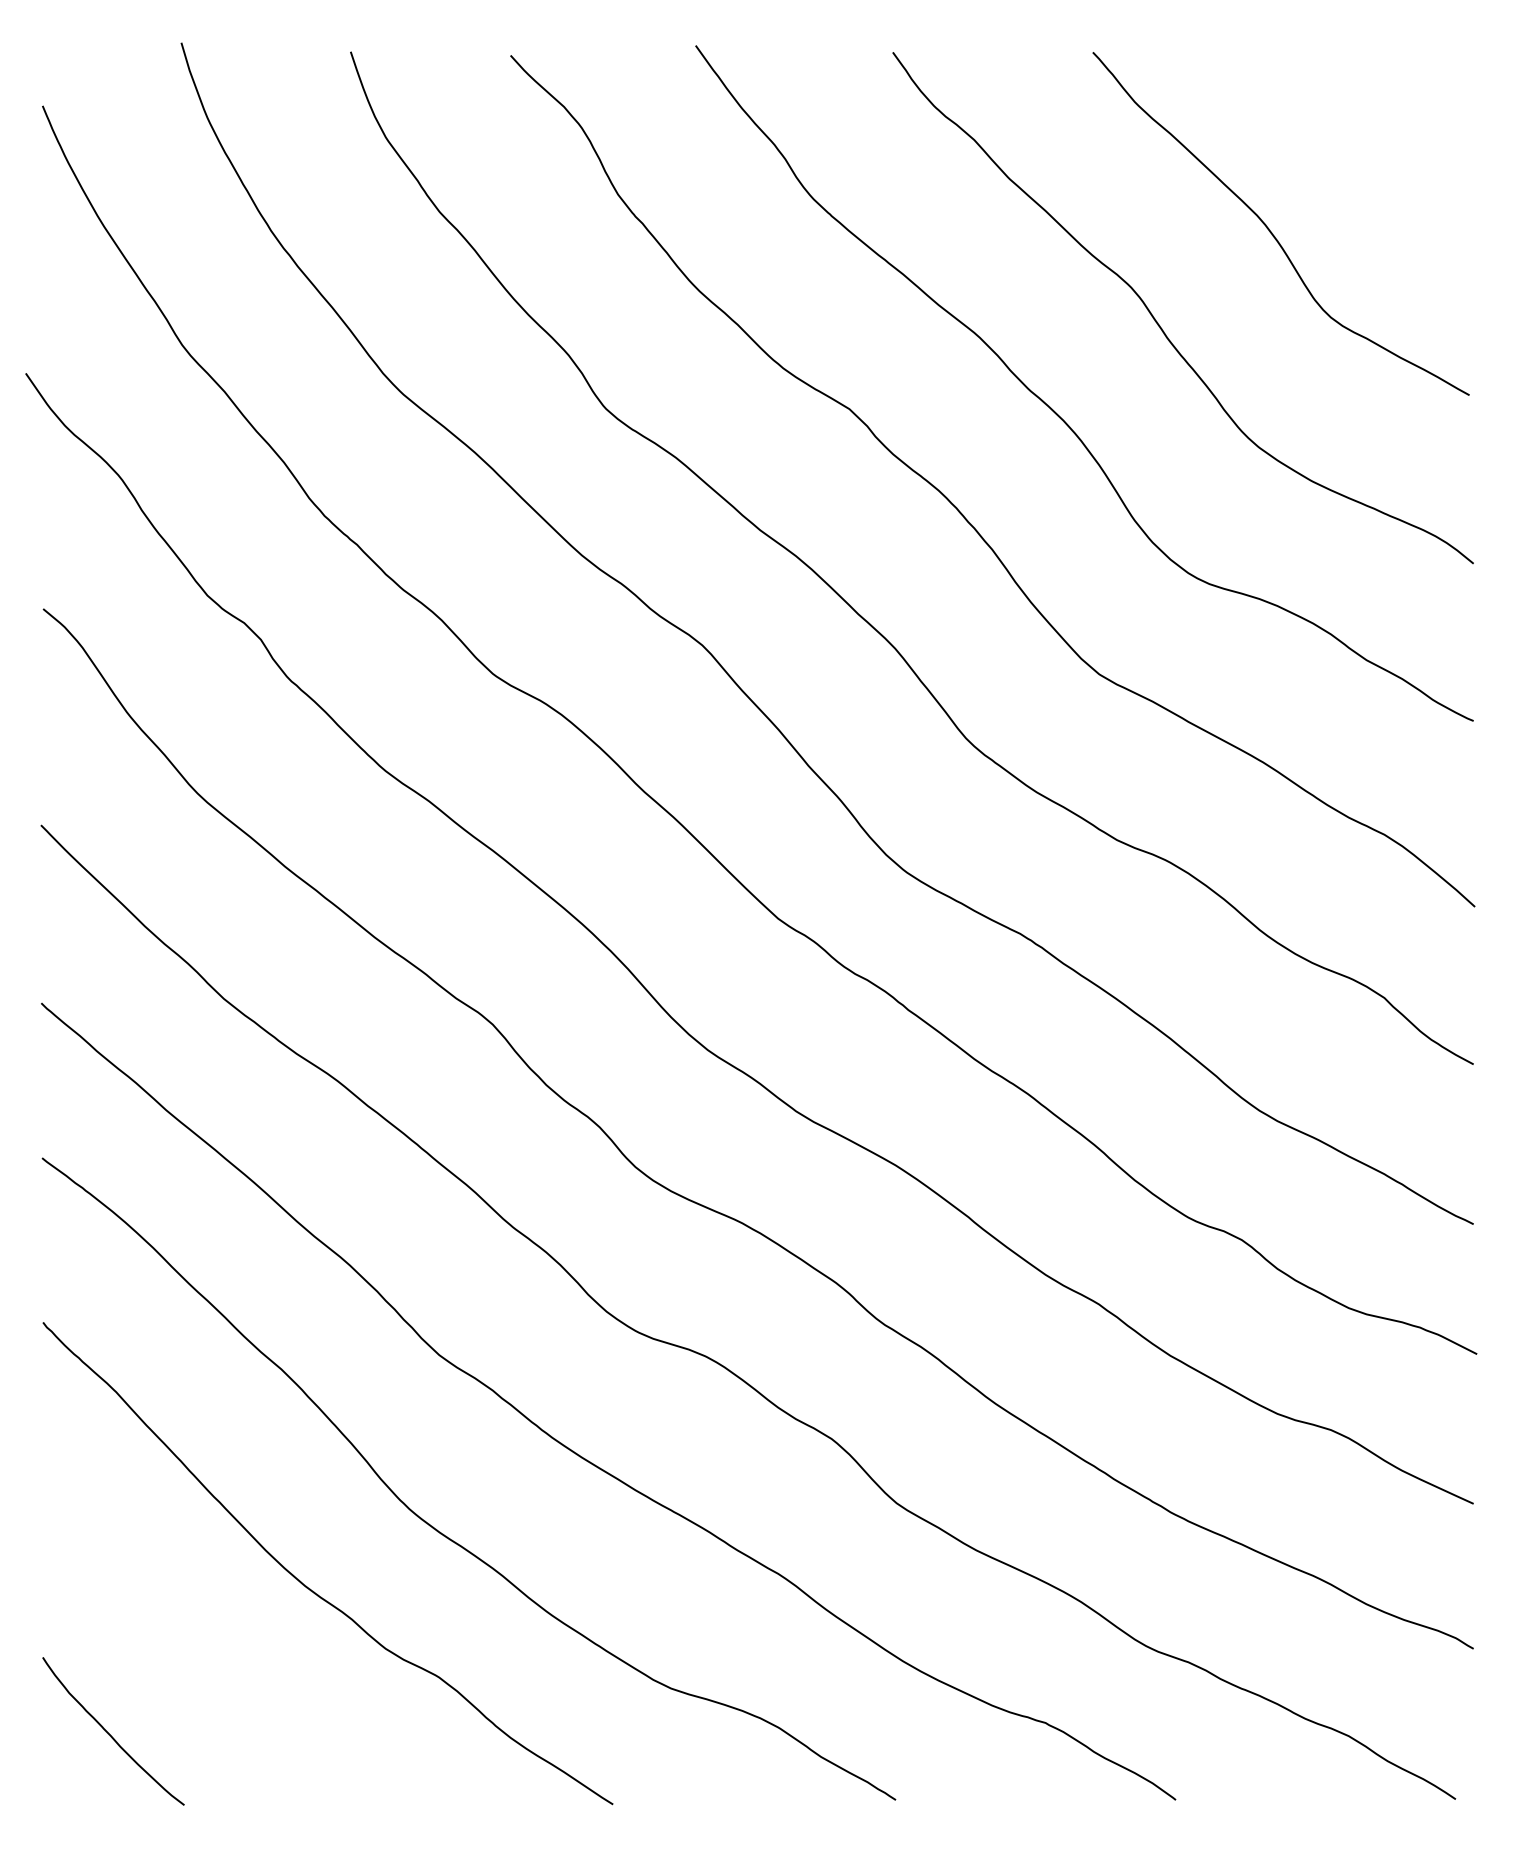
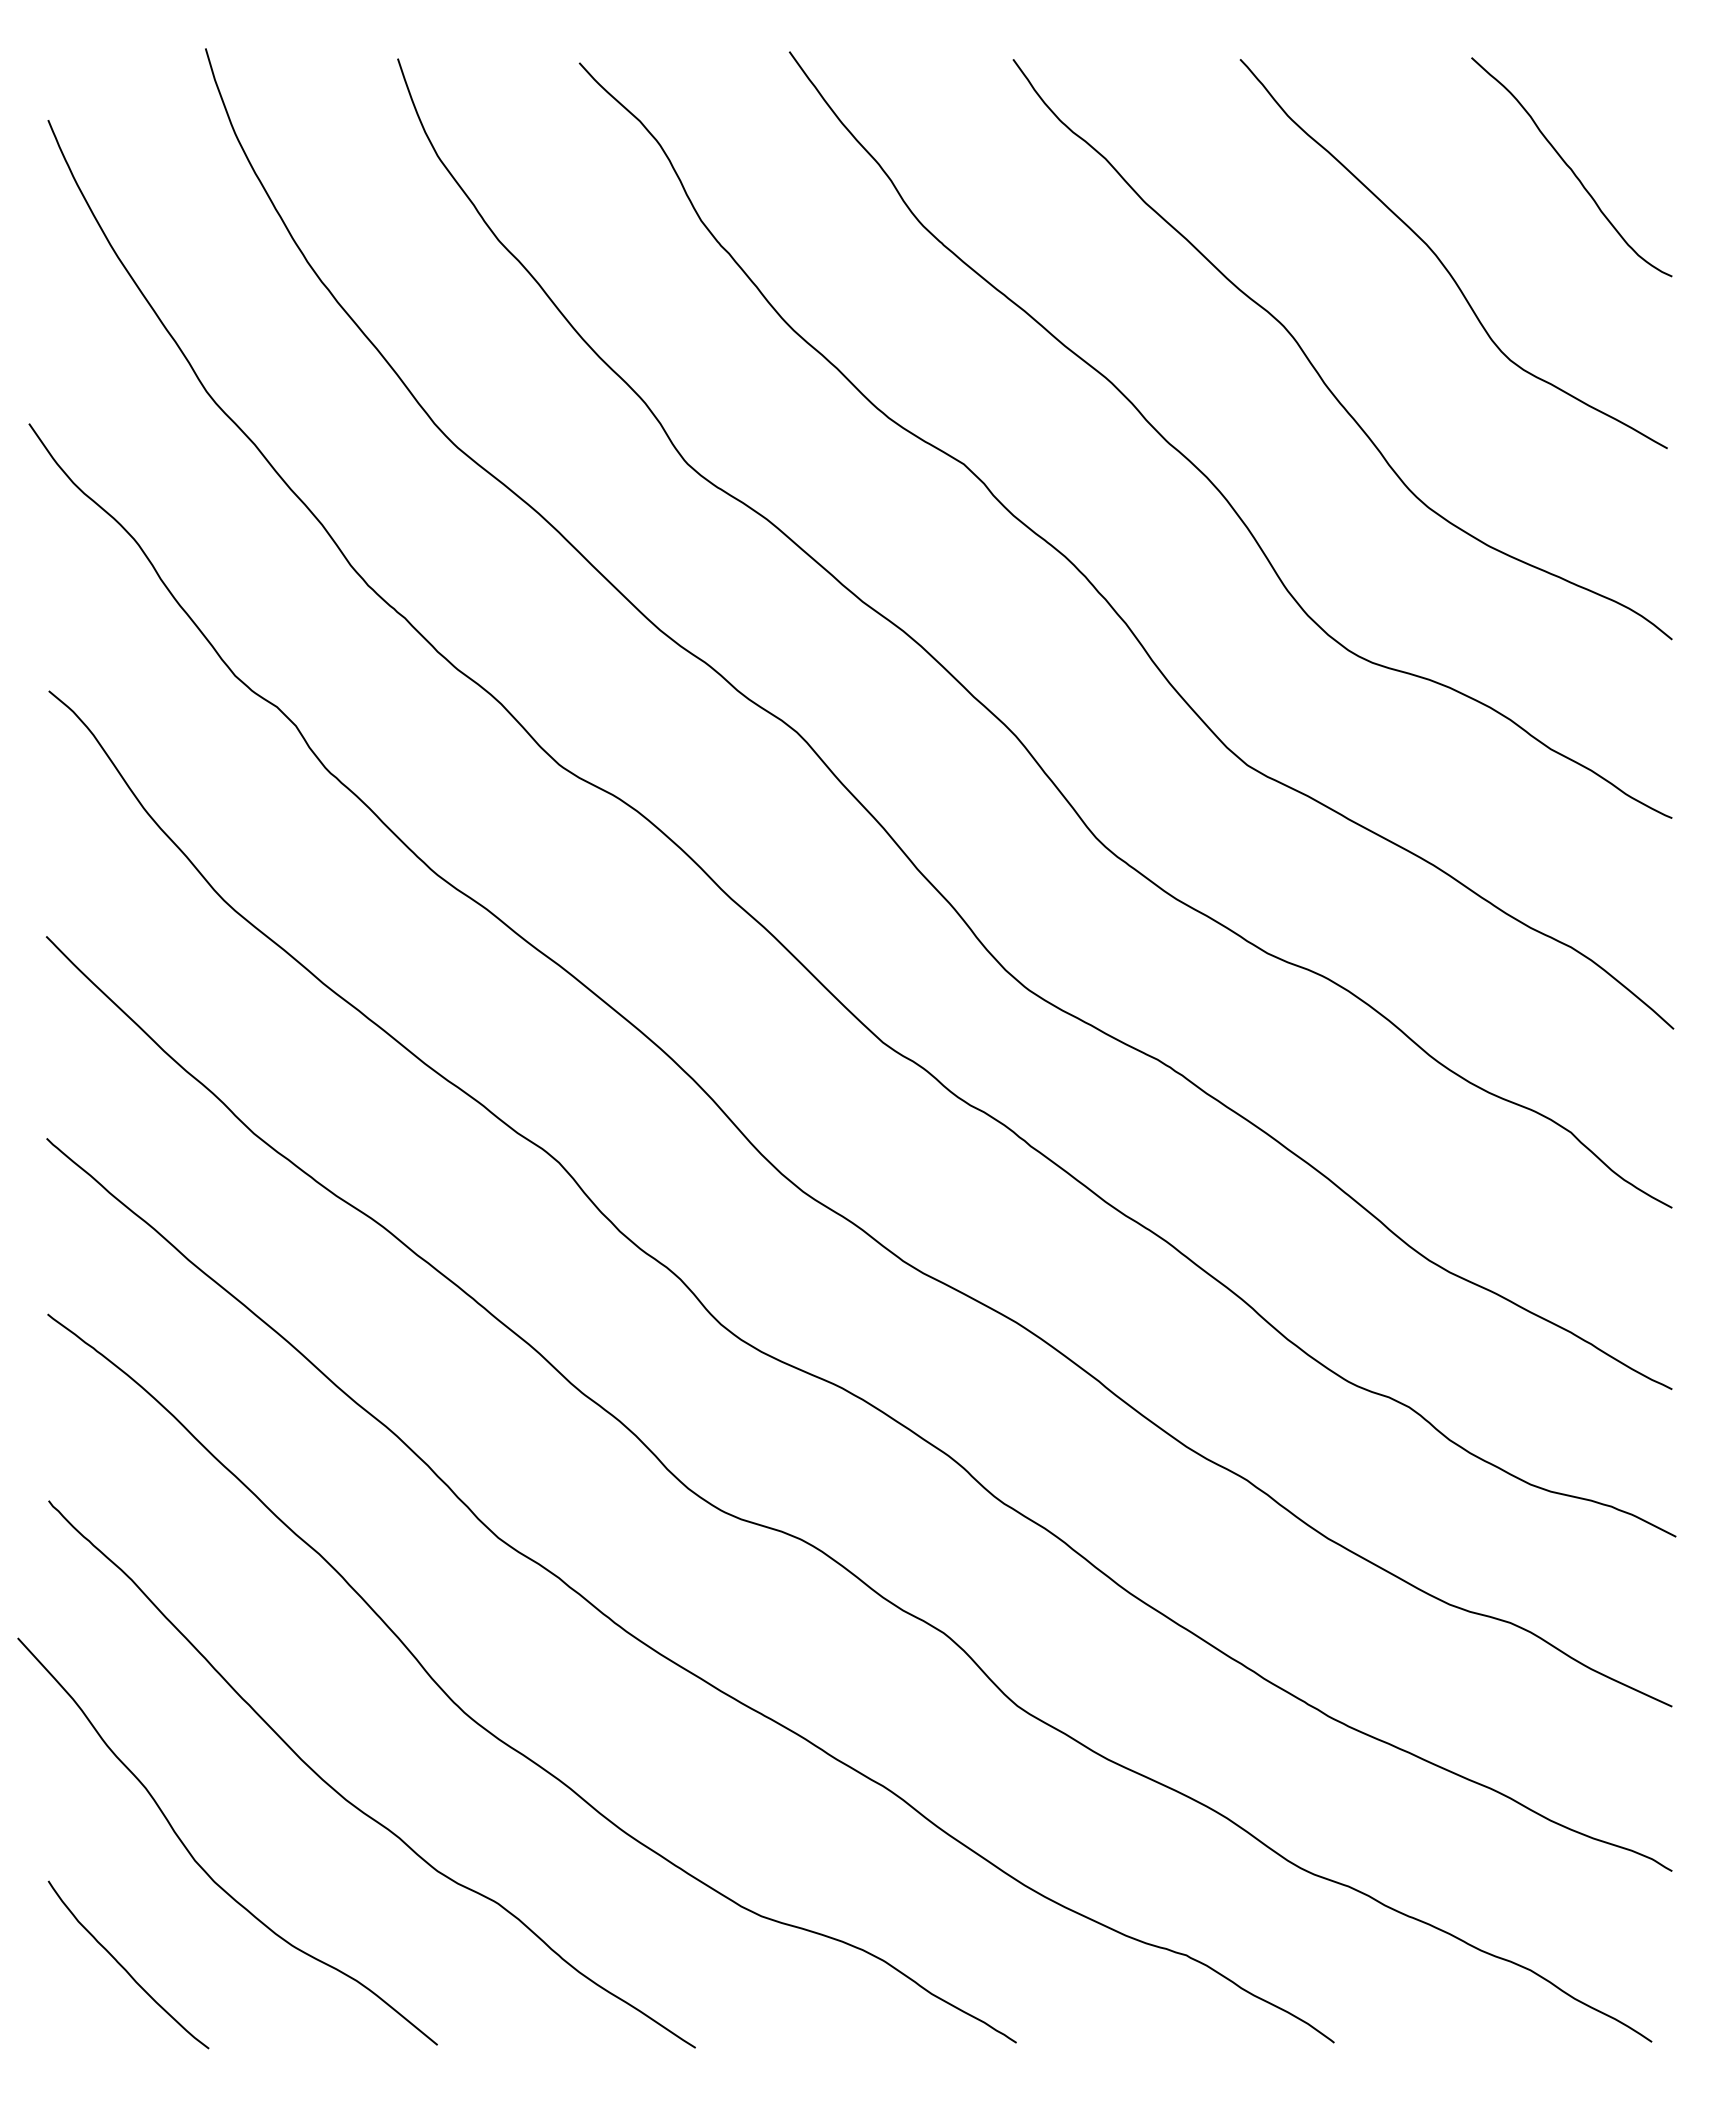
curve: (1383, 147) -> (1570, 167), added
curve: (174, 1640) -> (197, 1861), added

